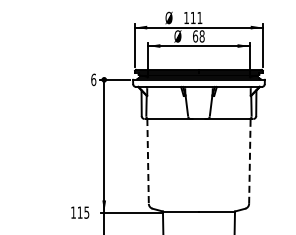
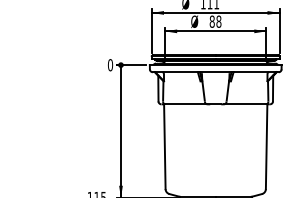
text: (195, 36) -> (212, 21), 68 -> 88
text: (93, 79) -> (110, 64), 6 -> 0
line: (249, 160) -> (266, 145), dashed -> solid
line: (148, 161) -> (165, 146), dashed -> solid

